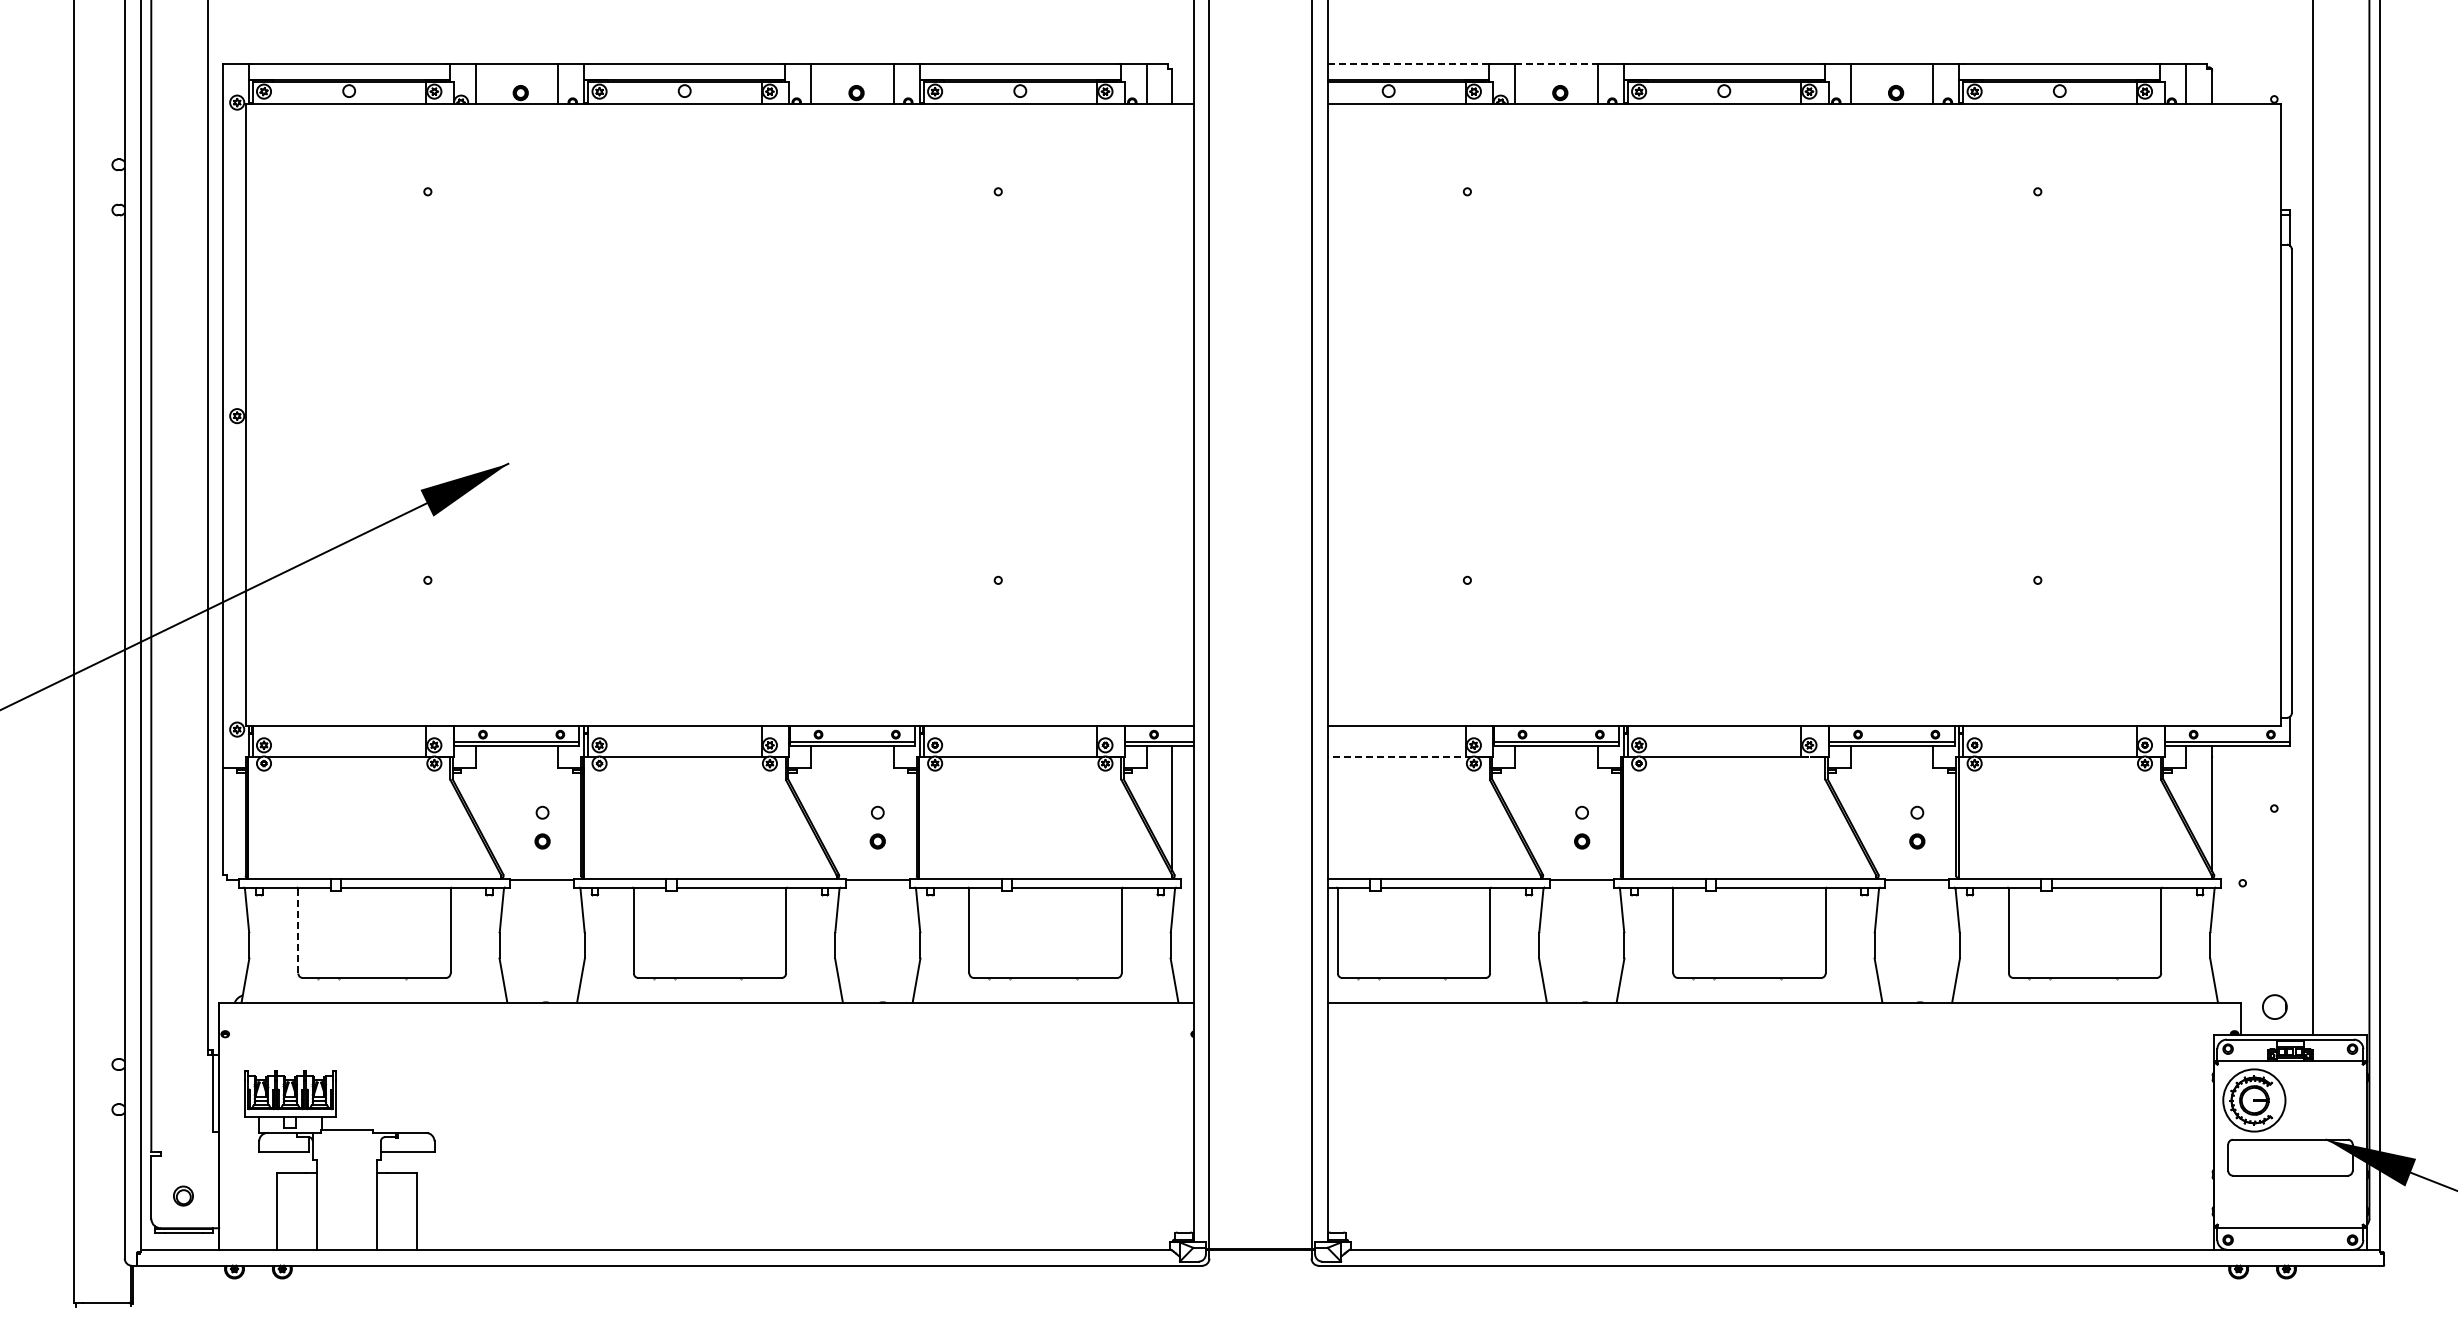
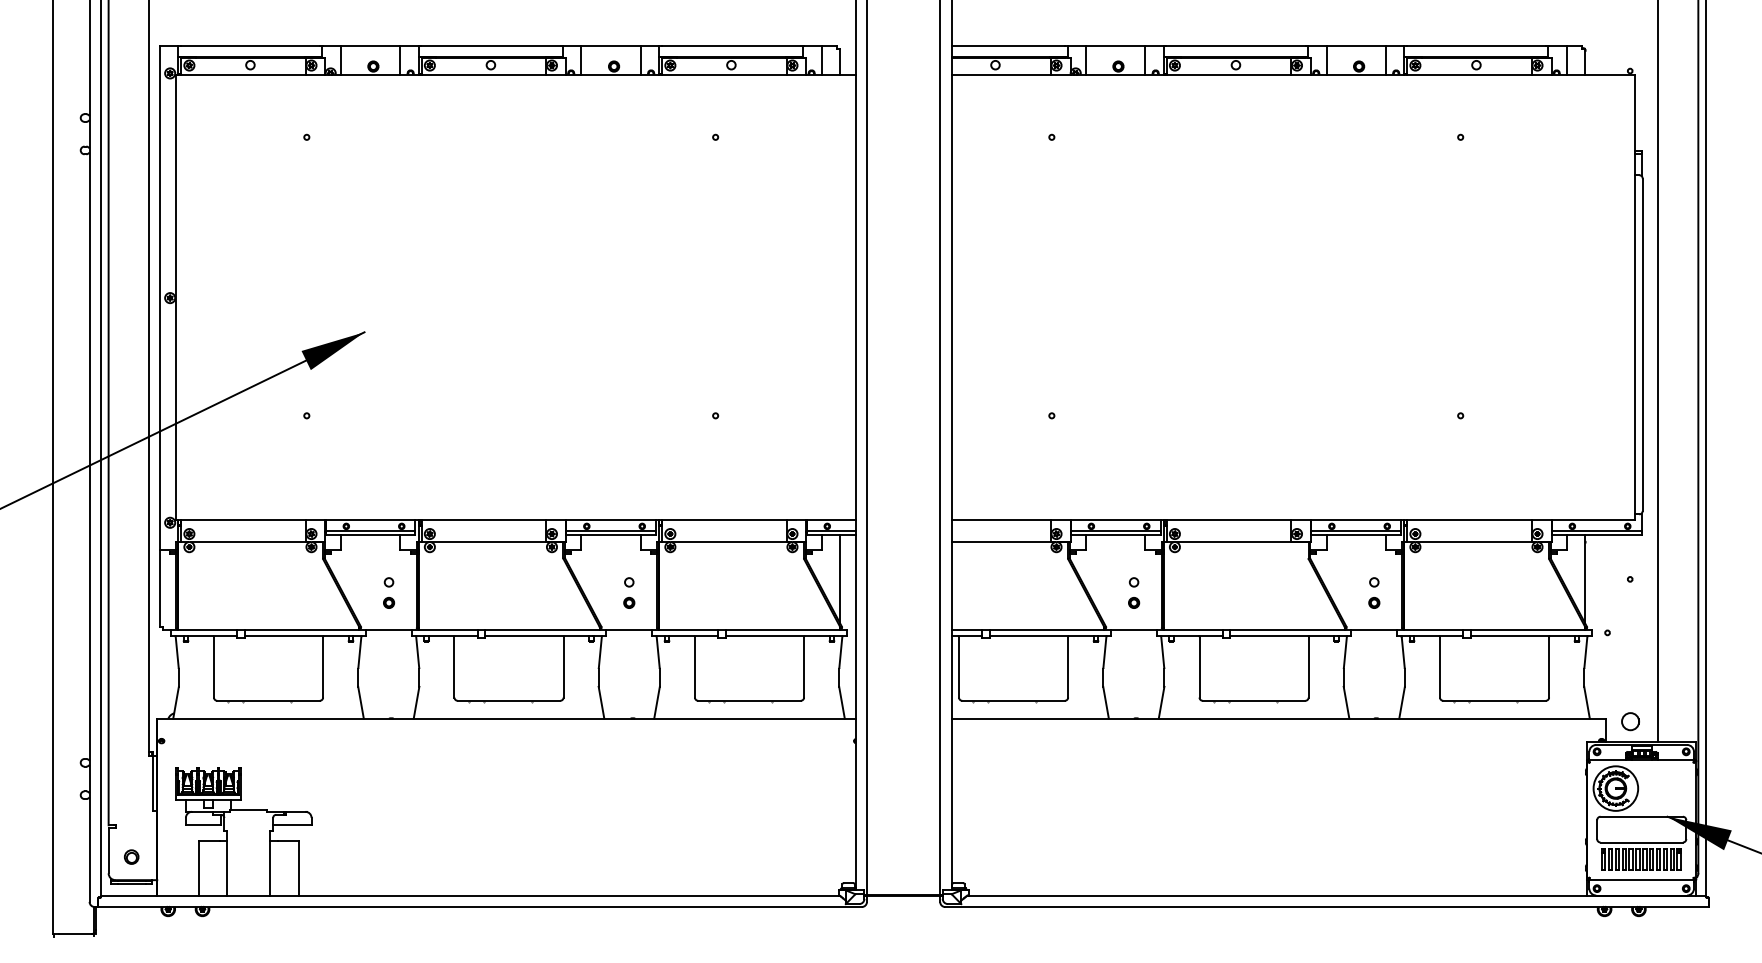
line: (1407, 64) -> (1008, 46), dashed -> solid
line: (1557, 64) -> (1116, 46), dashed -> solid
line: (1399, 756) -> (1003, 542), dashed -> solid
line: (298, 931) -> (214, 667), dashed -> solid
part: (2289, 1199) -> (1641, 859), added

